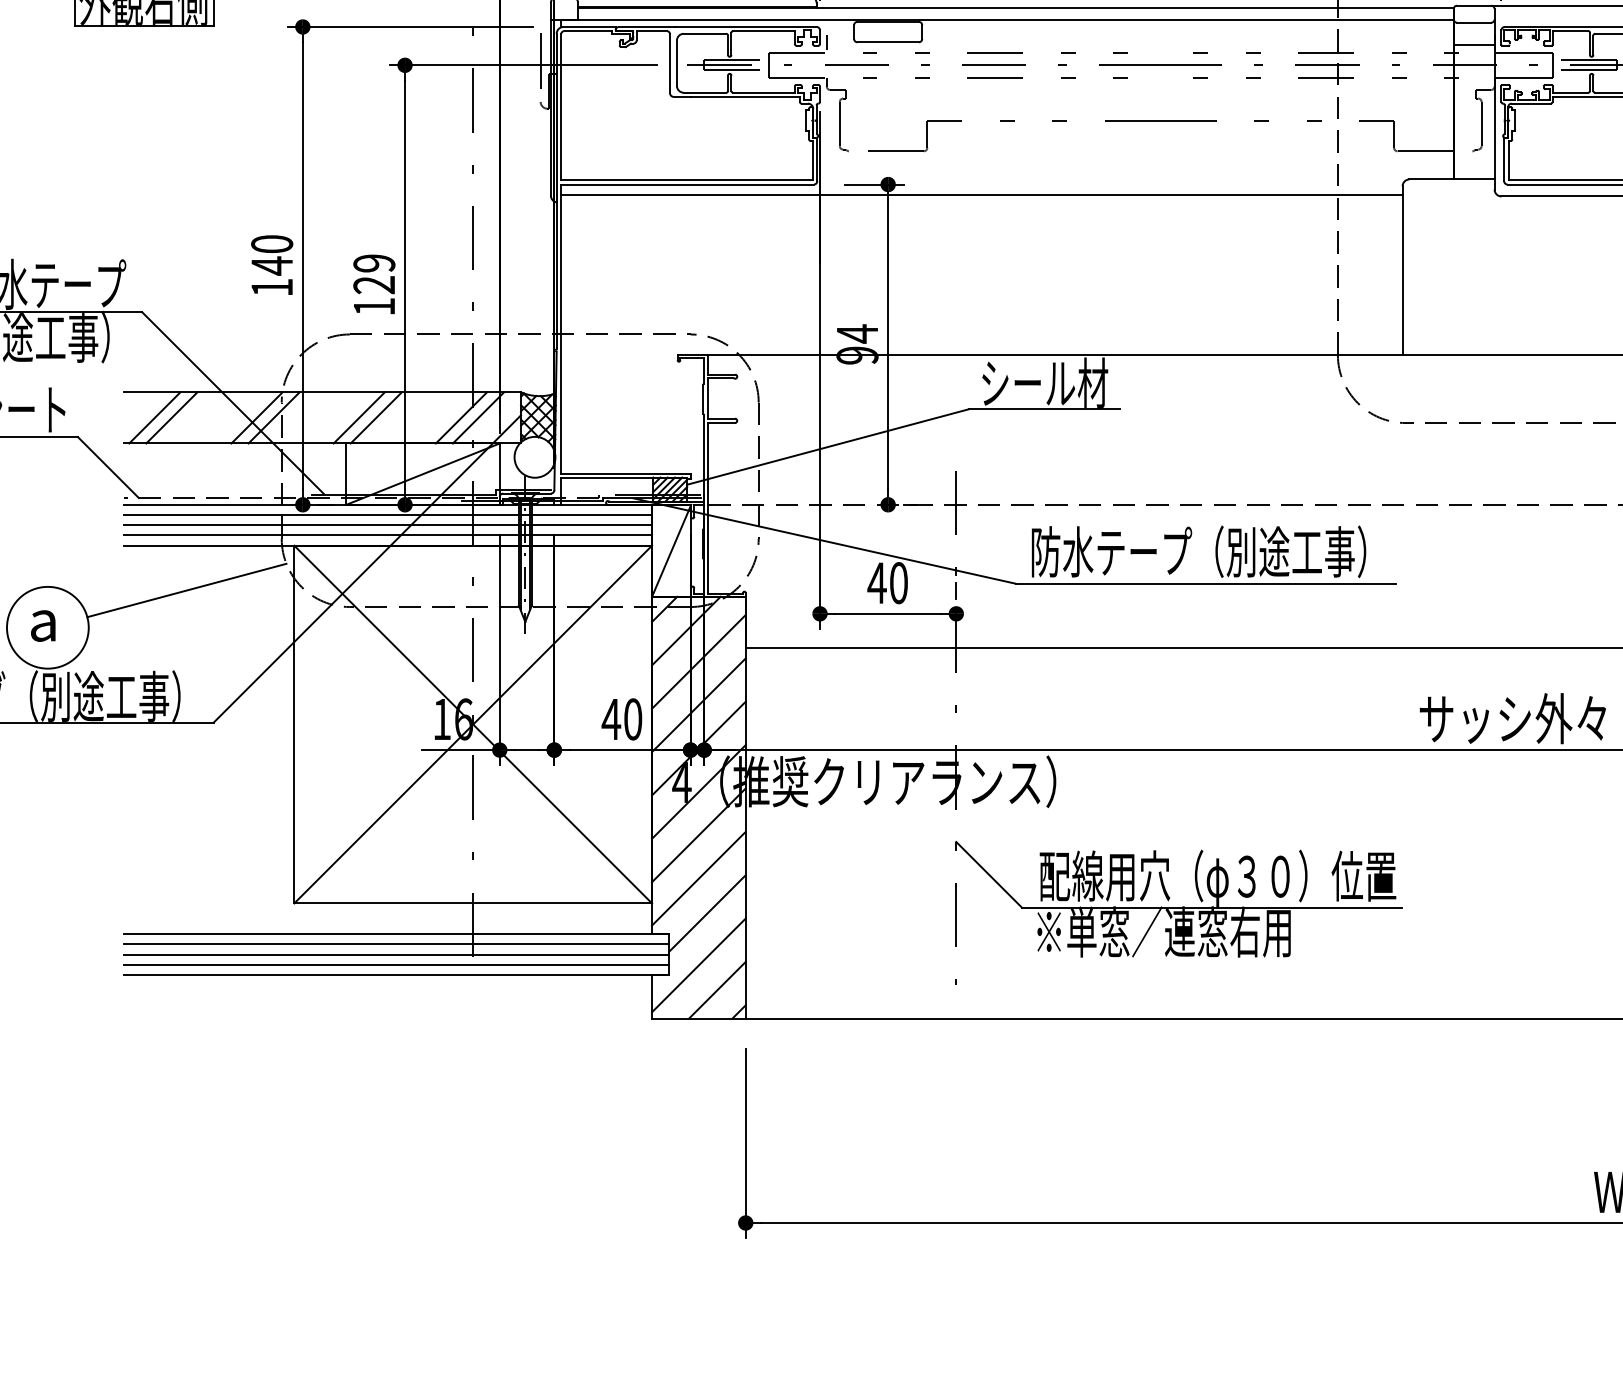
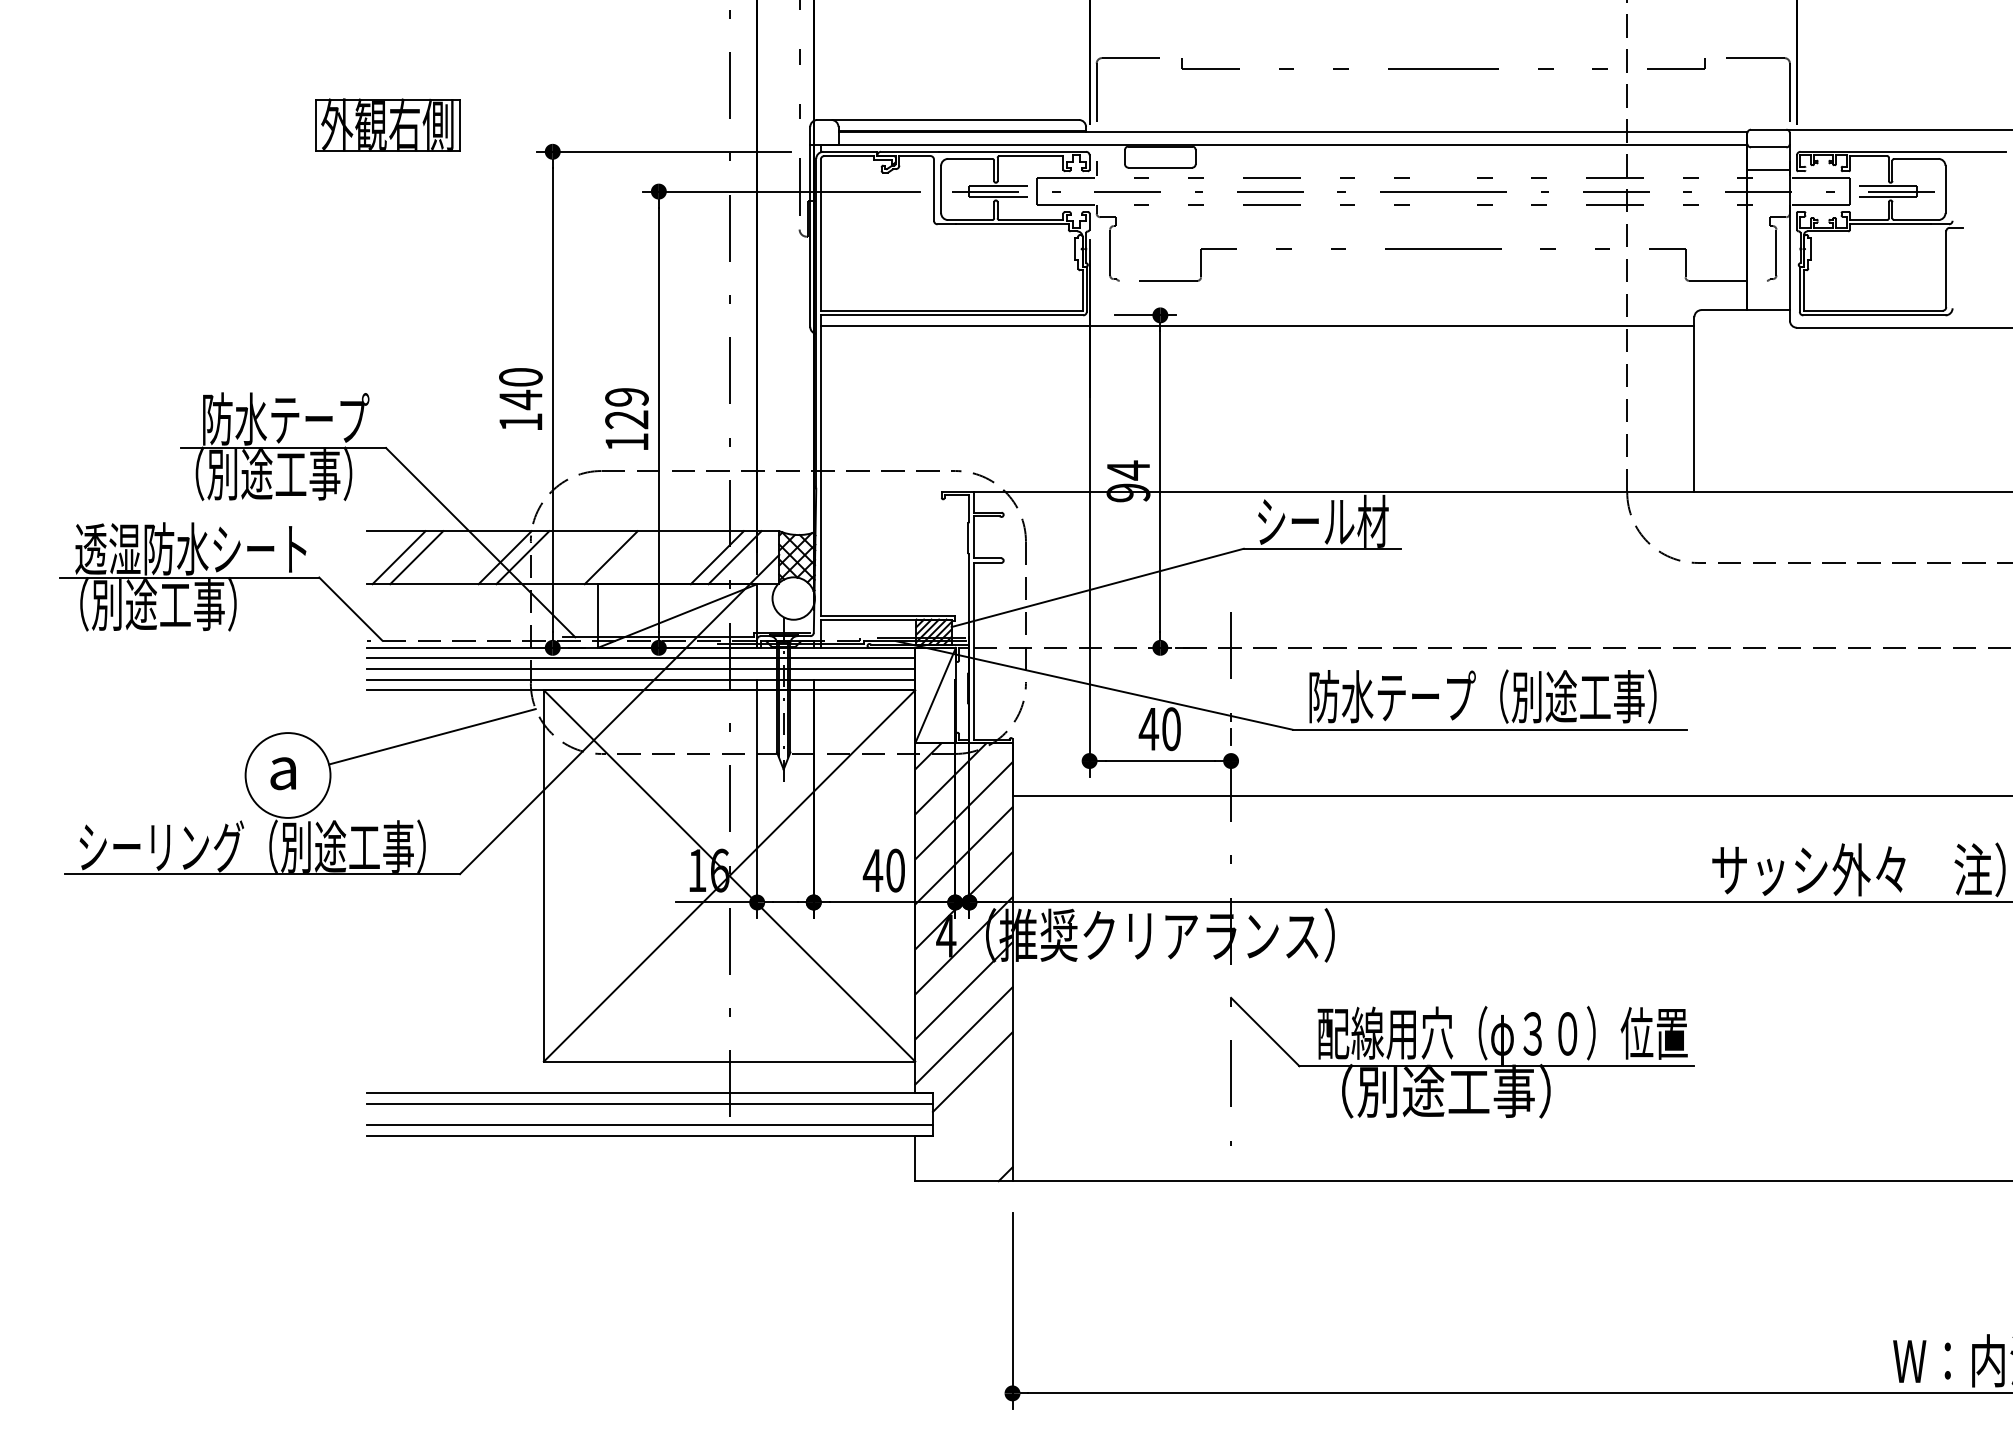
line: (375, 417) -> (628, 557), removed
text: (1163, 931) -> (1446, 1090), ※単窓／連窓右用 -> （別途工事）
line: (396, 954) -> (649, 1114), removed
line: (698, 964) -> (963, 1125), removed
line: (716, 989) -> (982, 1151), removed

